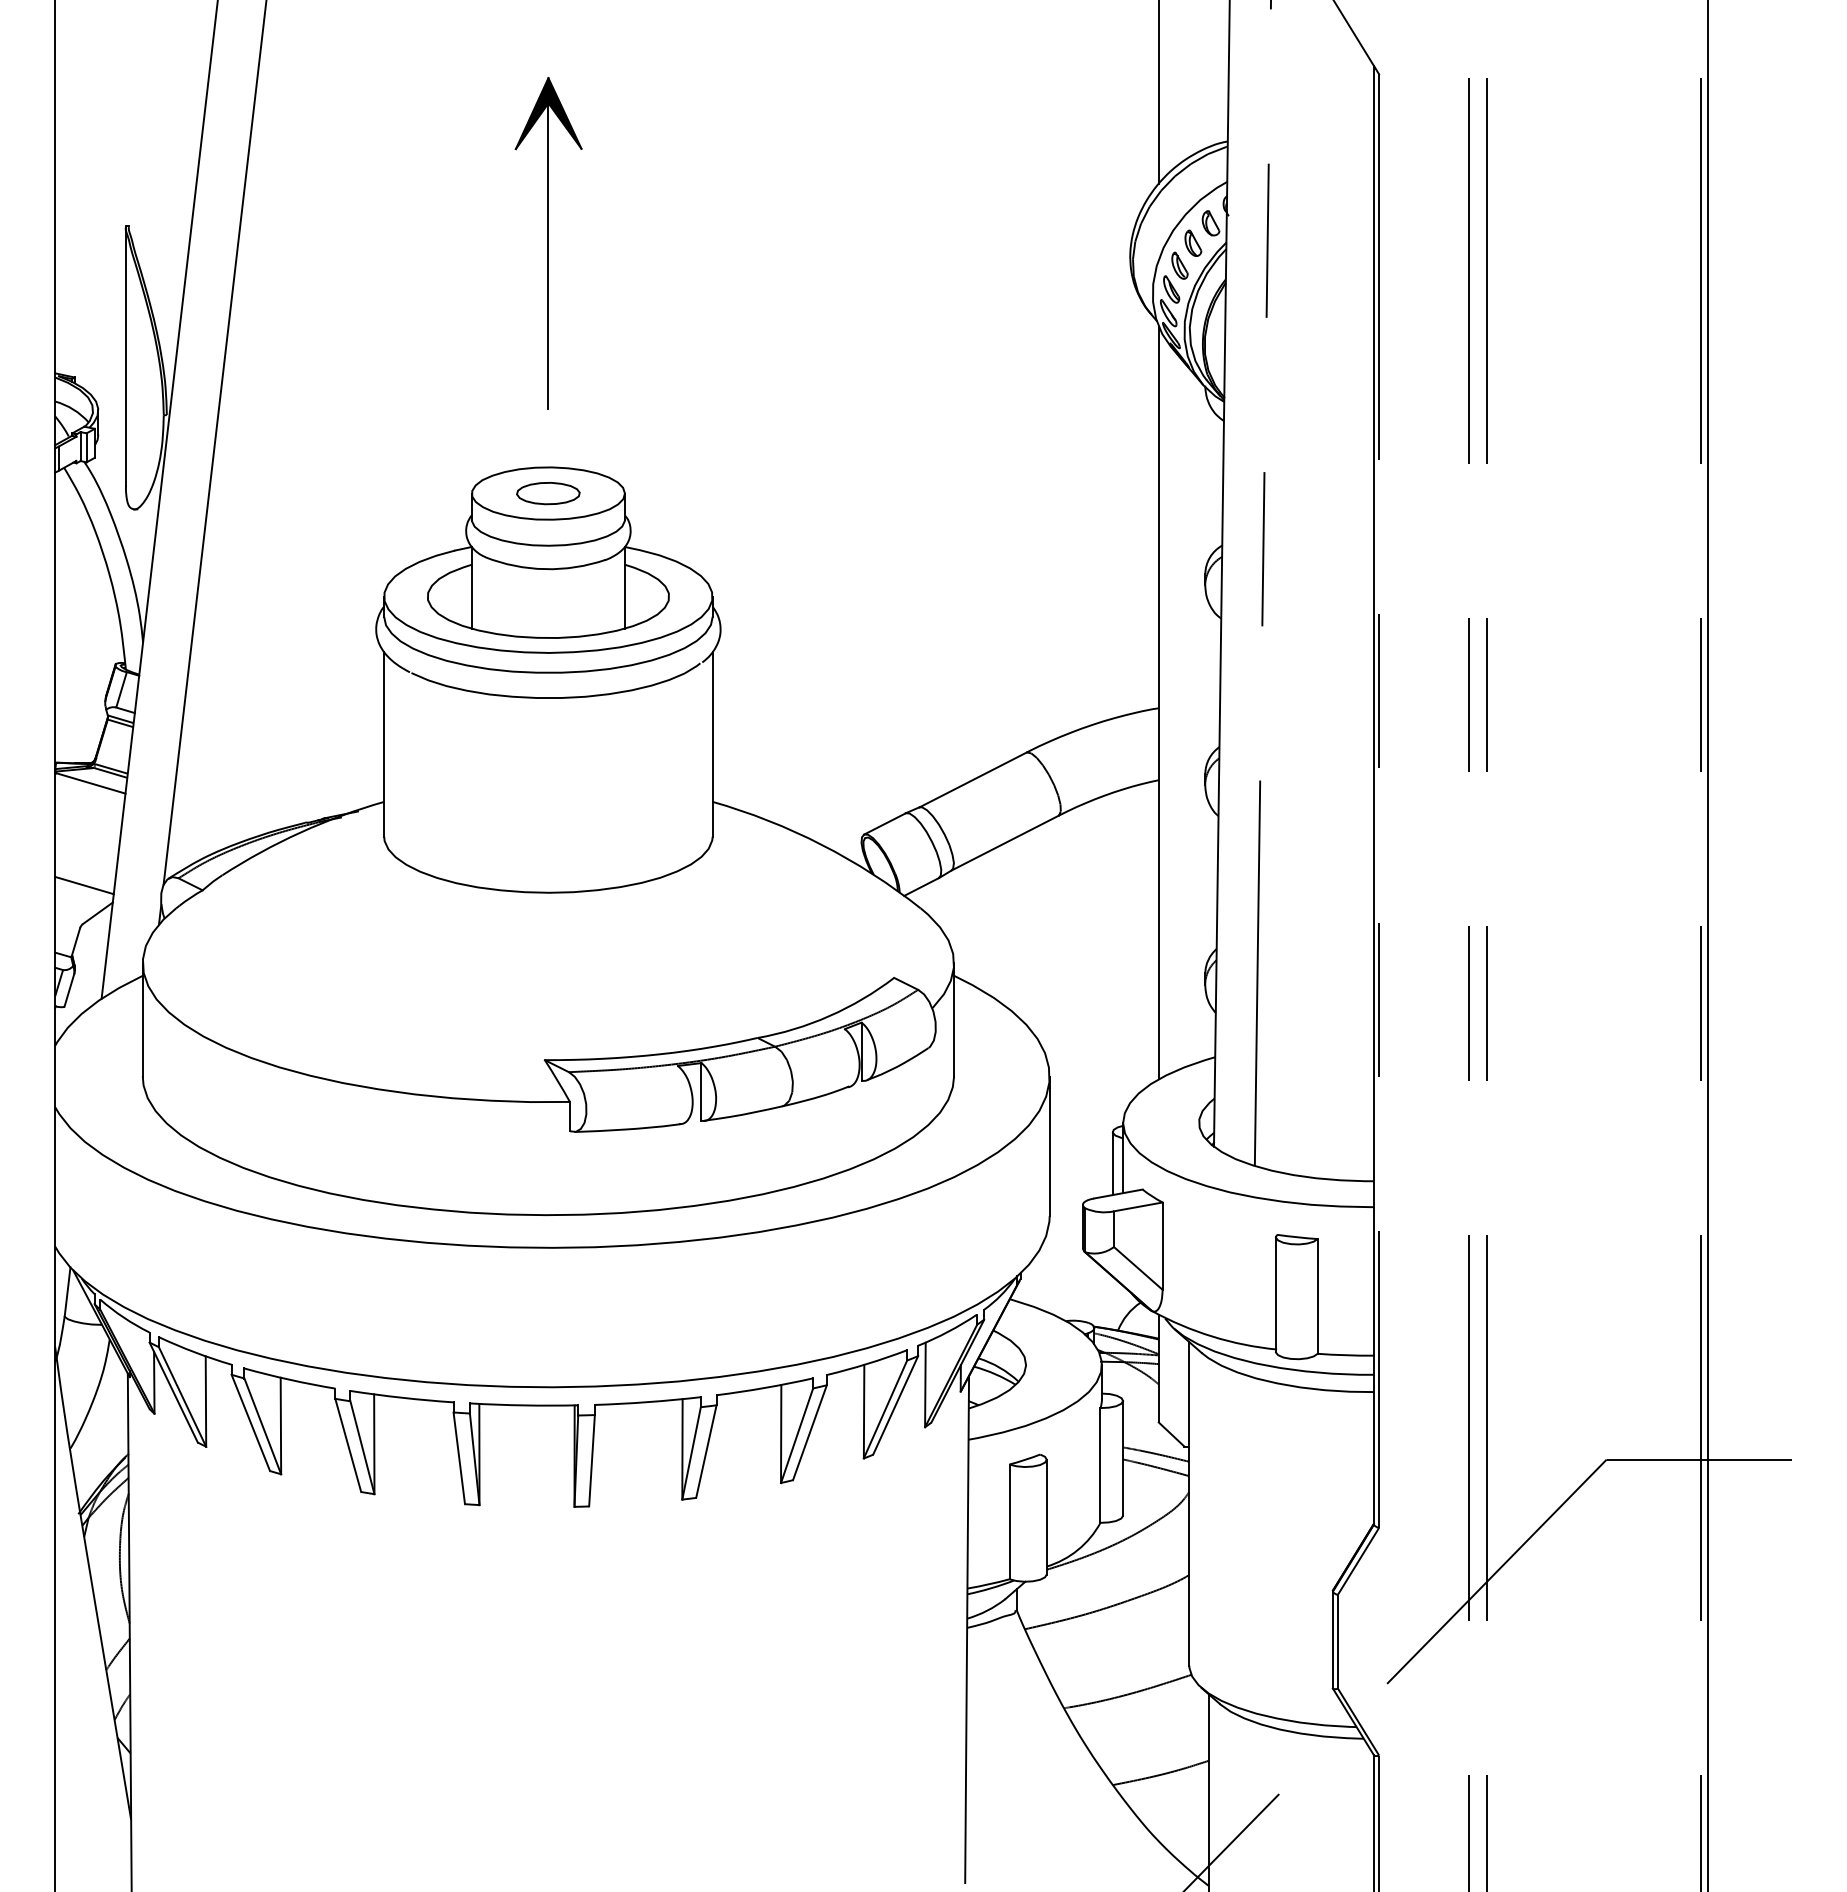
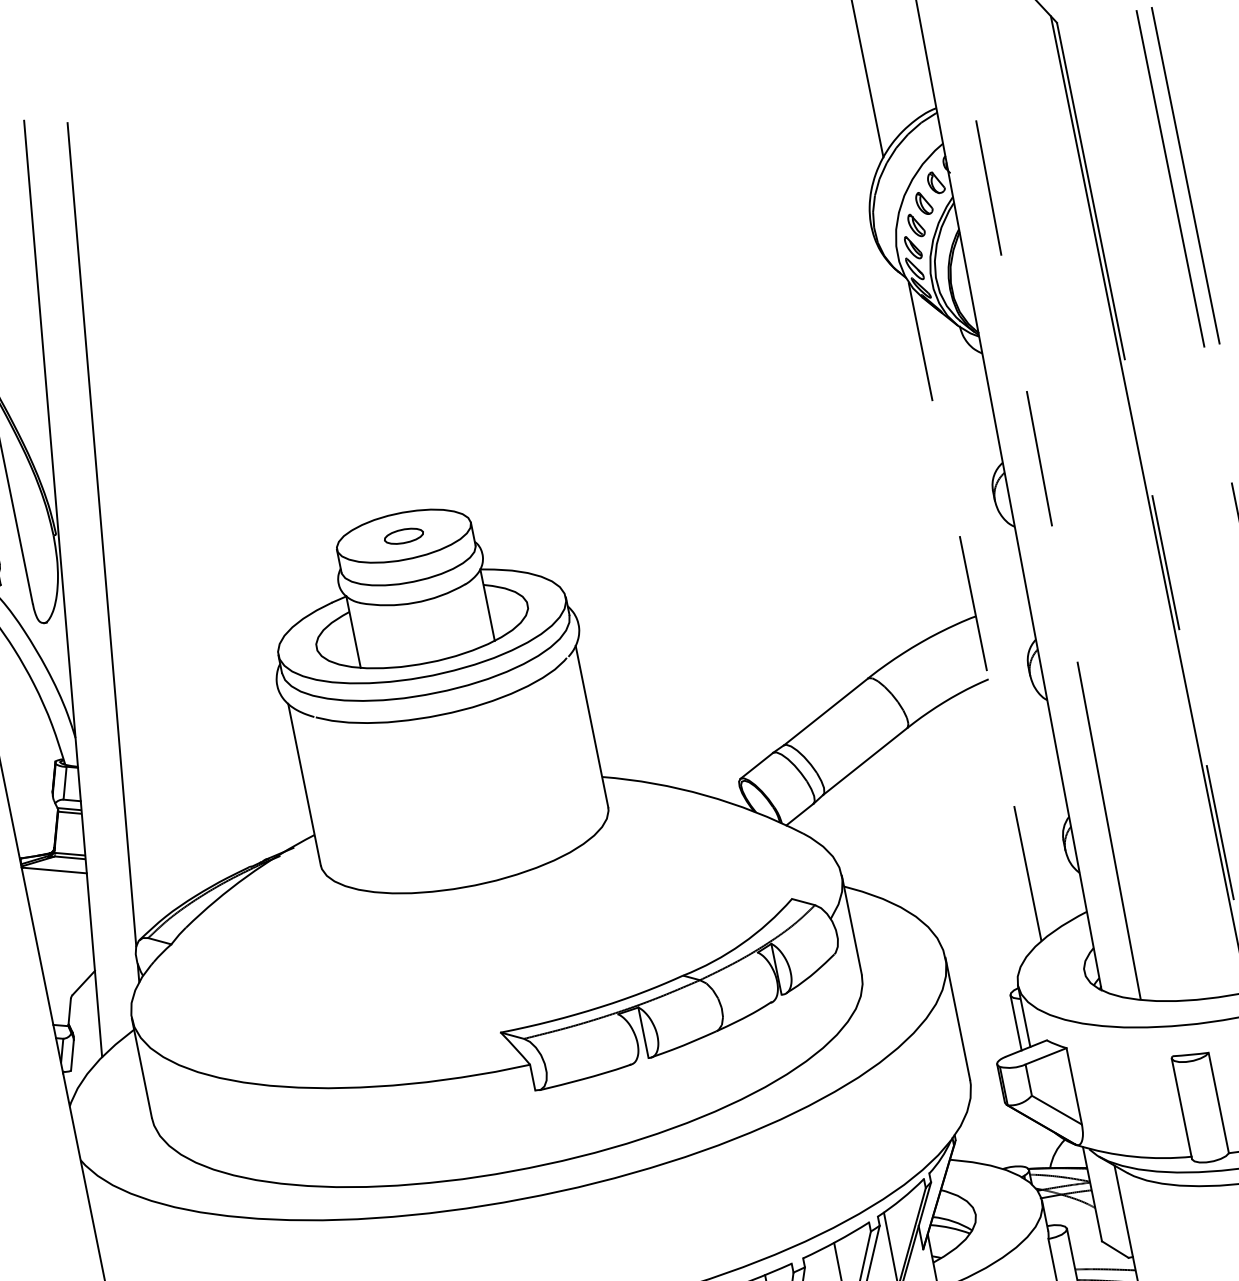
part: (548, 243) -> (359, 317), removed
part: (548, 493) -> (404, 536), size x0.7
line: (1158, 702) -> (974, 611), solid -> dashed
line: (84, 885) -> (67, 960), removed

